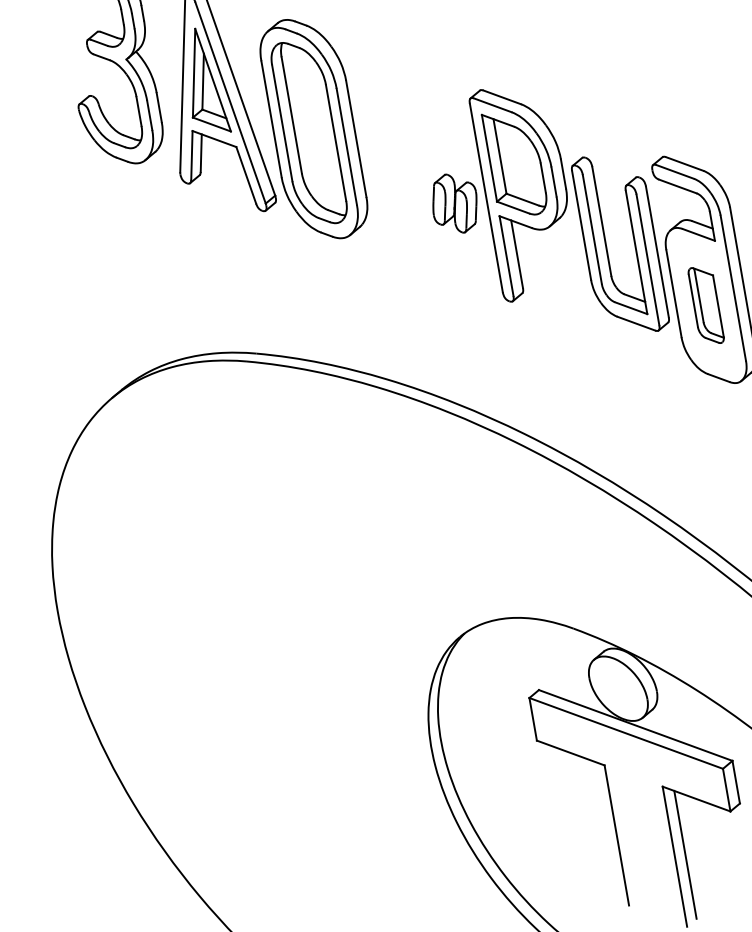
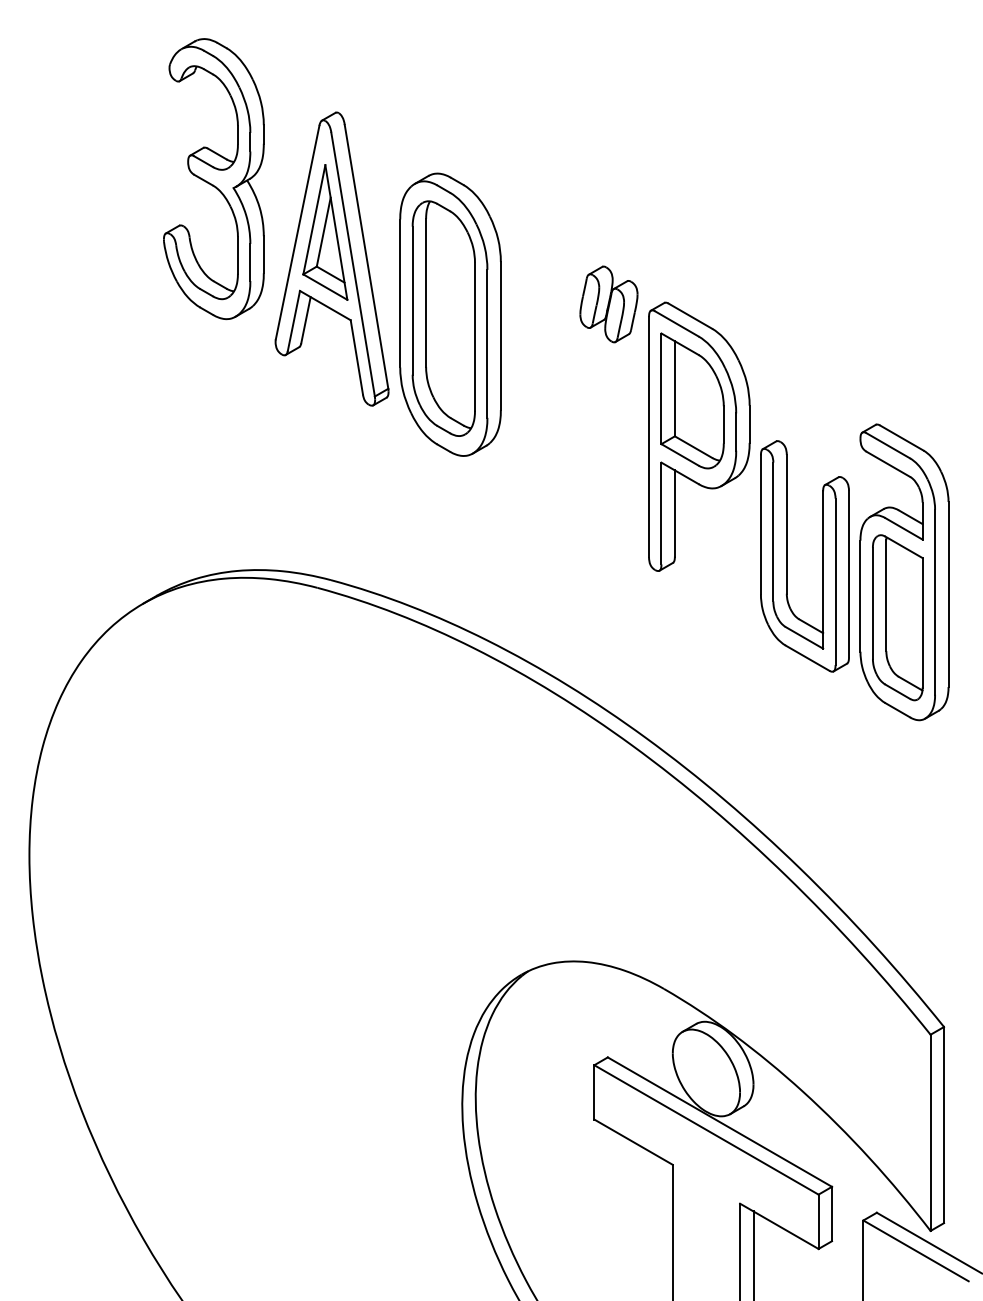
part: (454, 203) -> (608, 304), moved
part: (606, 246) -> (787, 556), moved
part: (705, 305) -> (897, 617), size x1.67

